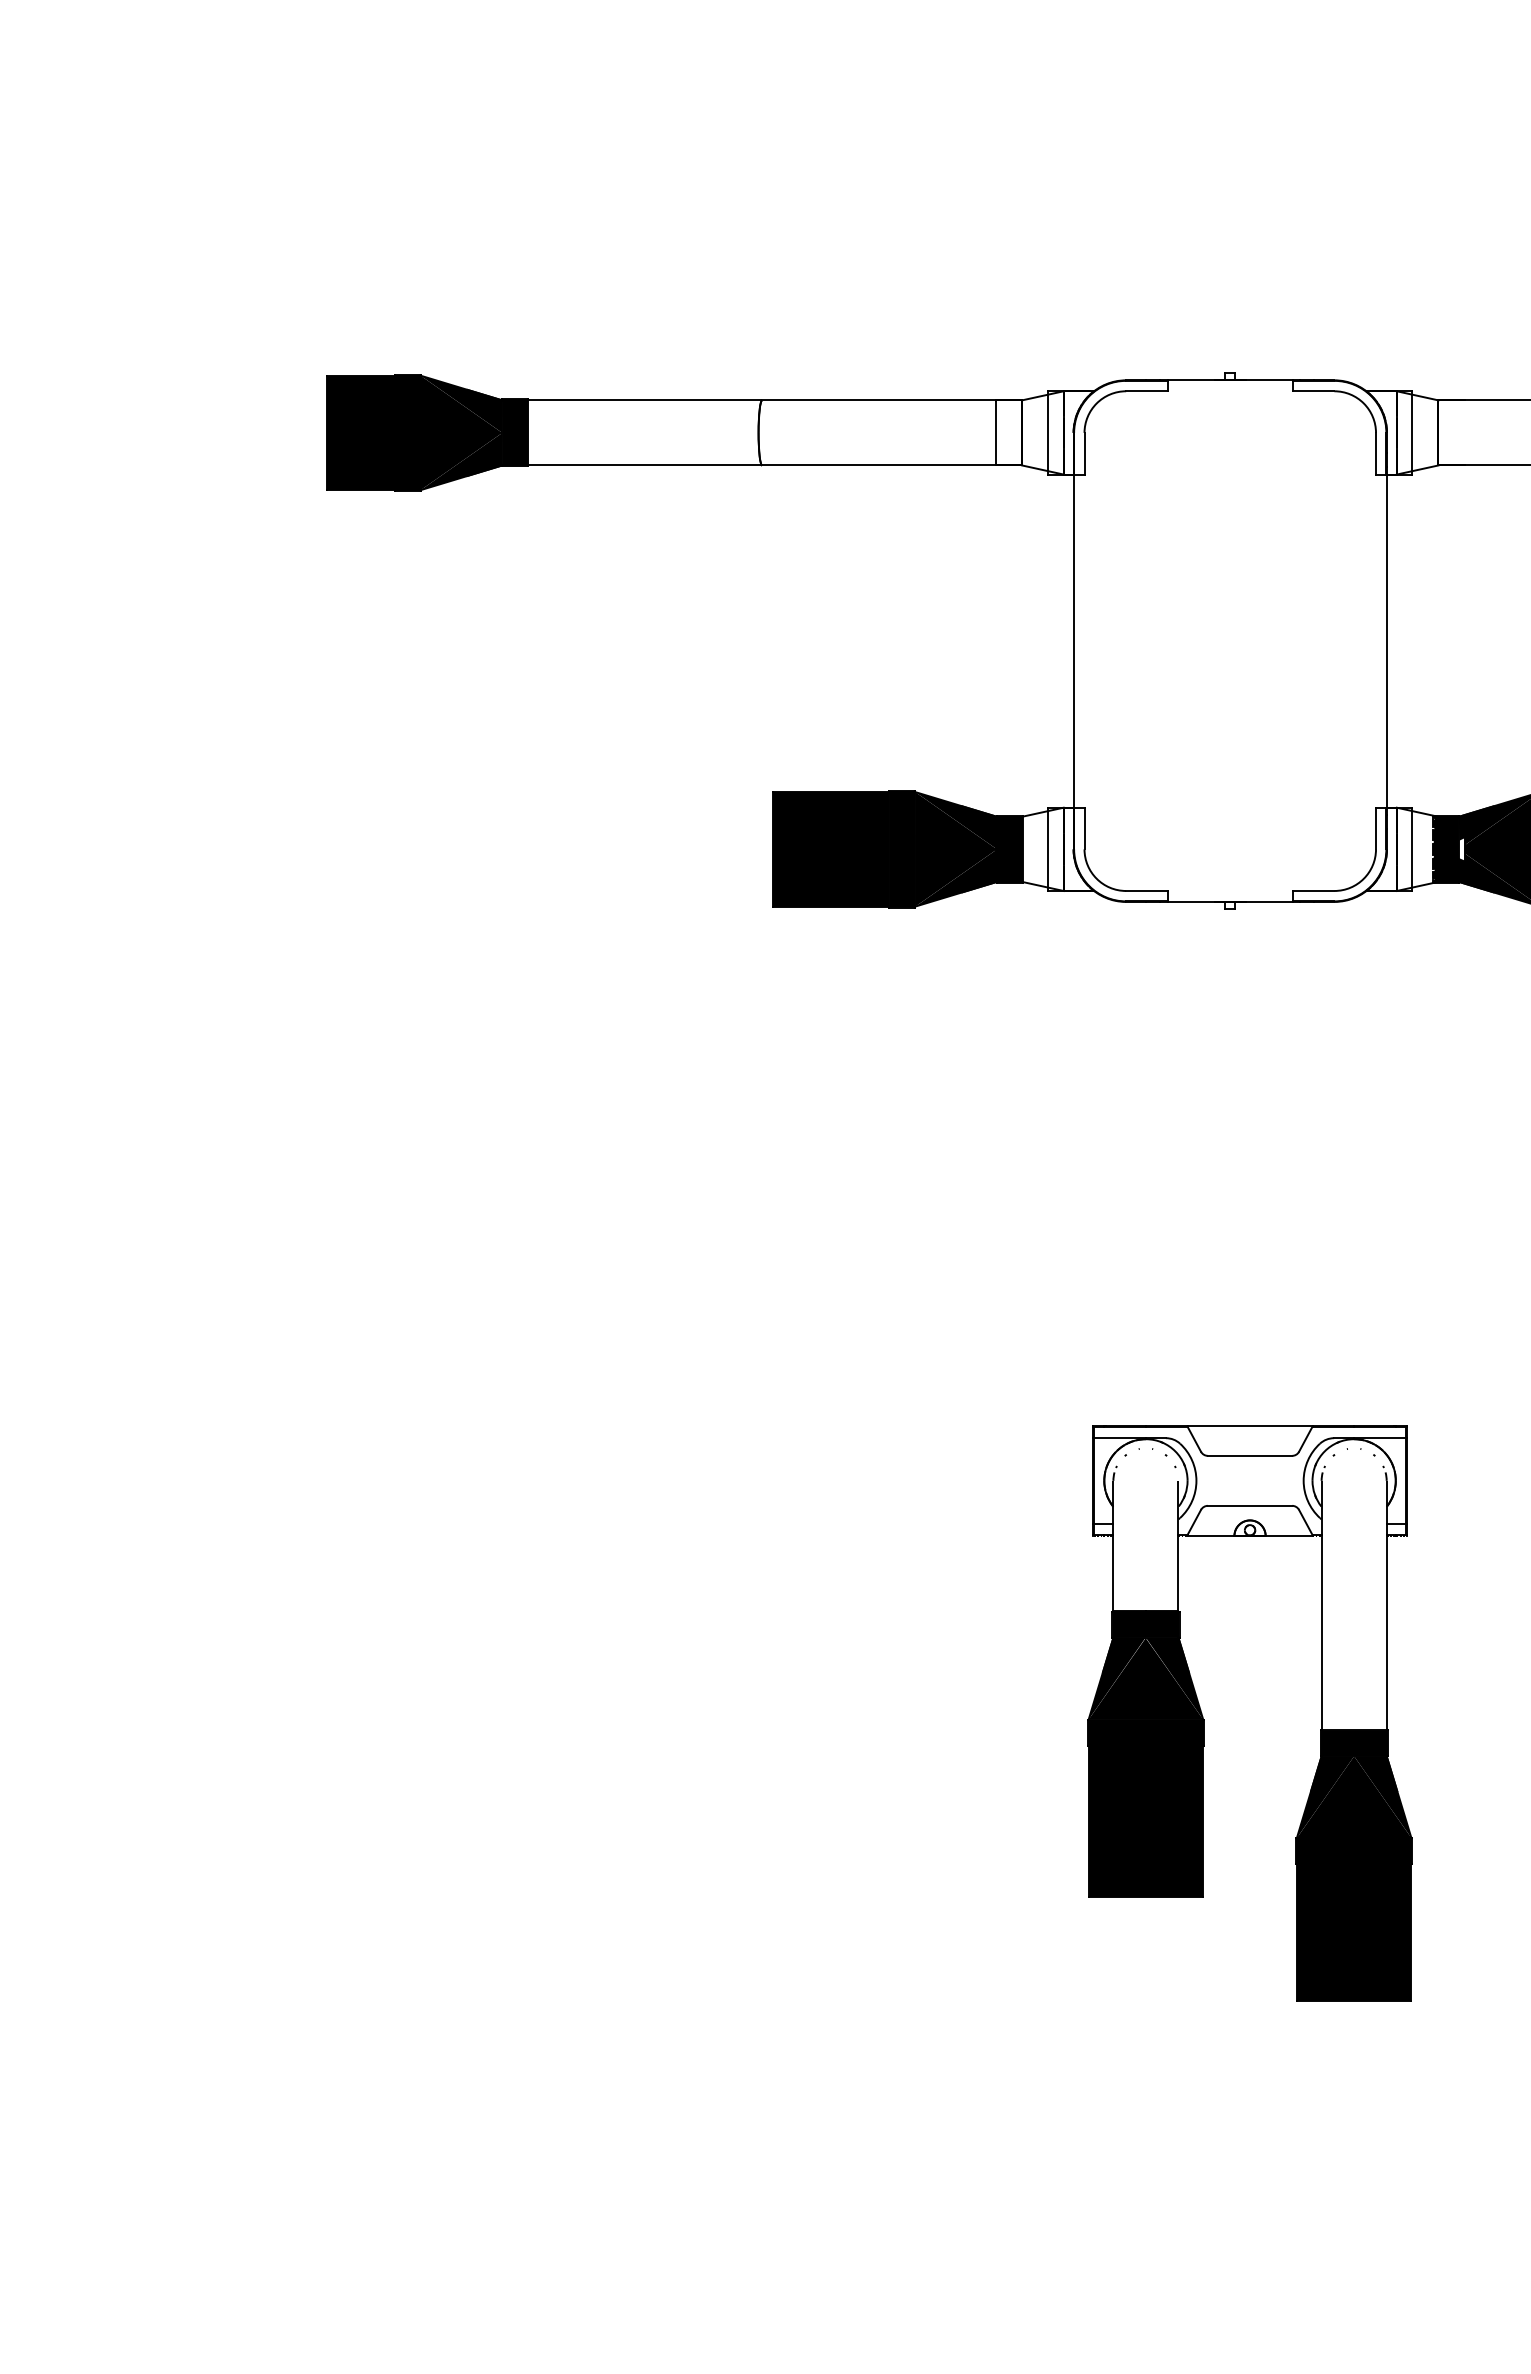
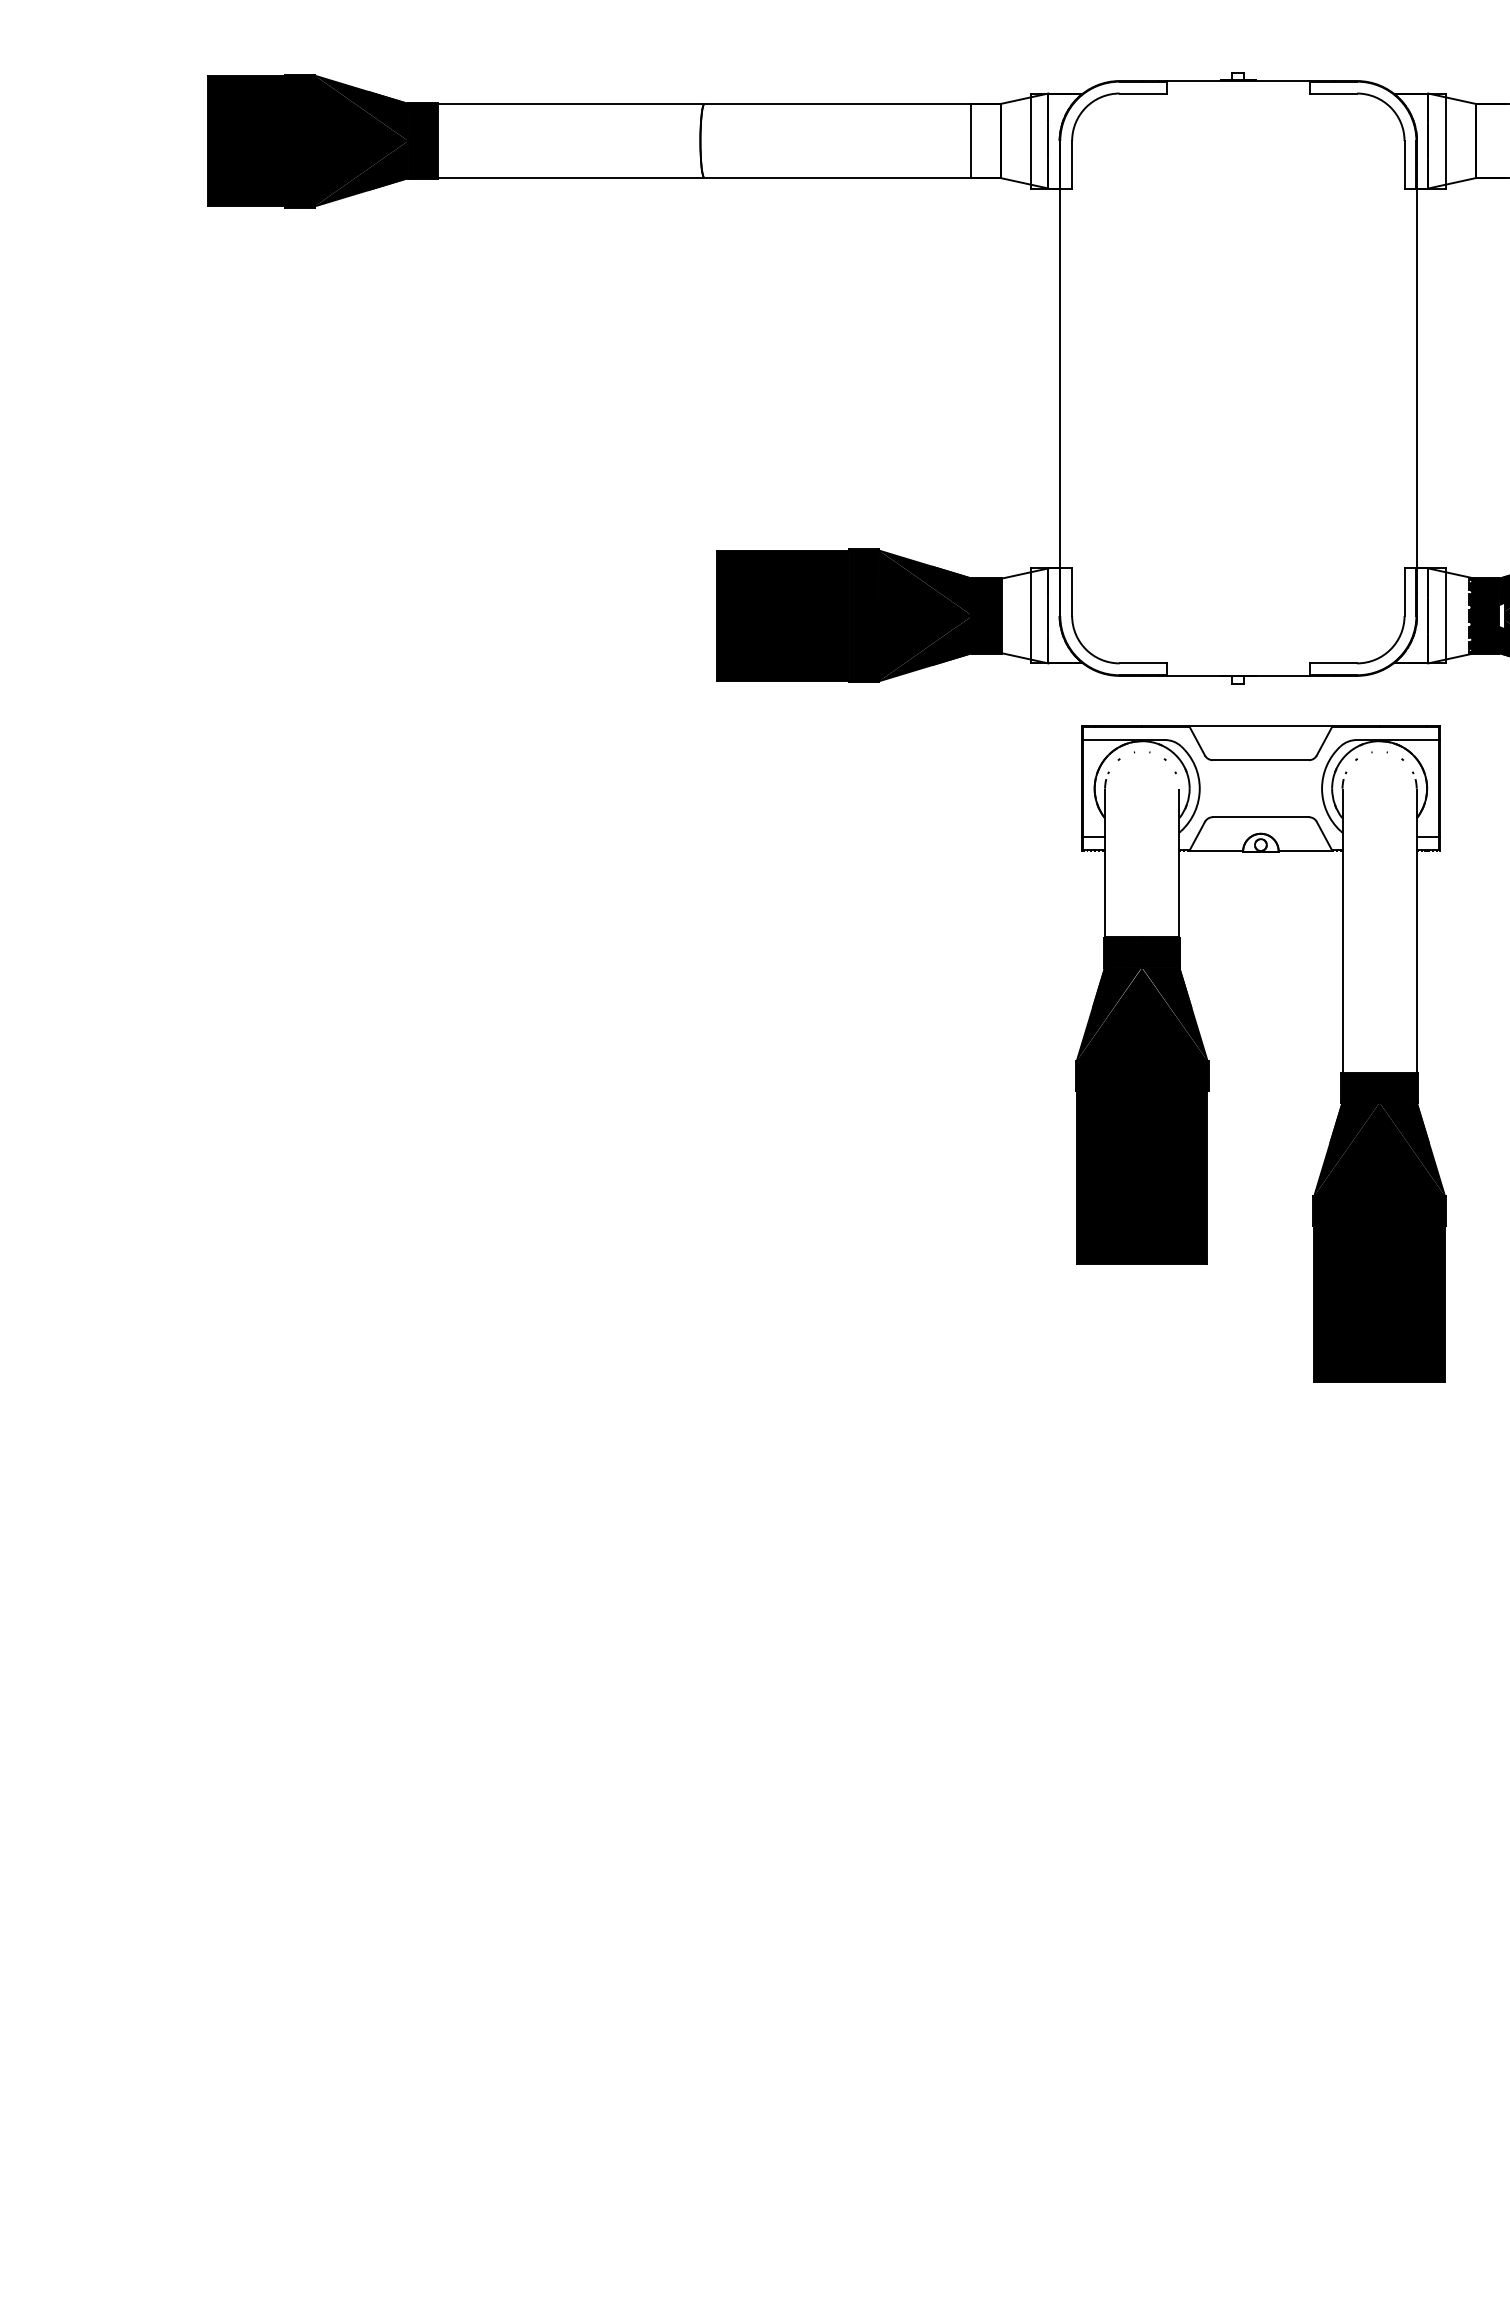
part: (1204, 1719) -> (1208, 1060), moved

